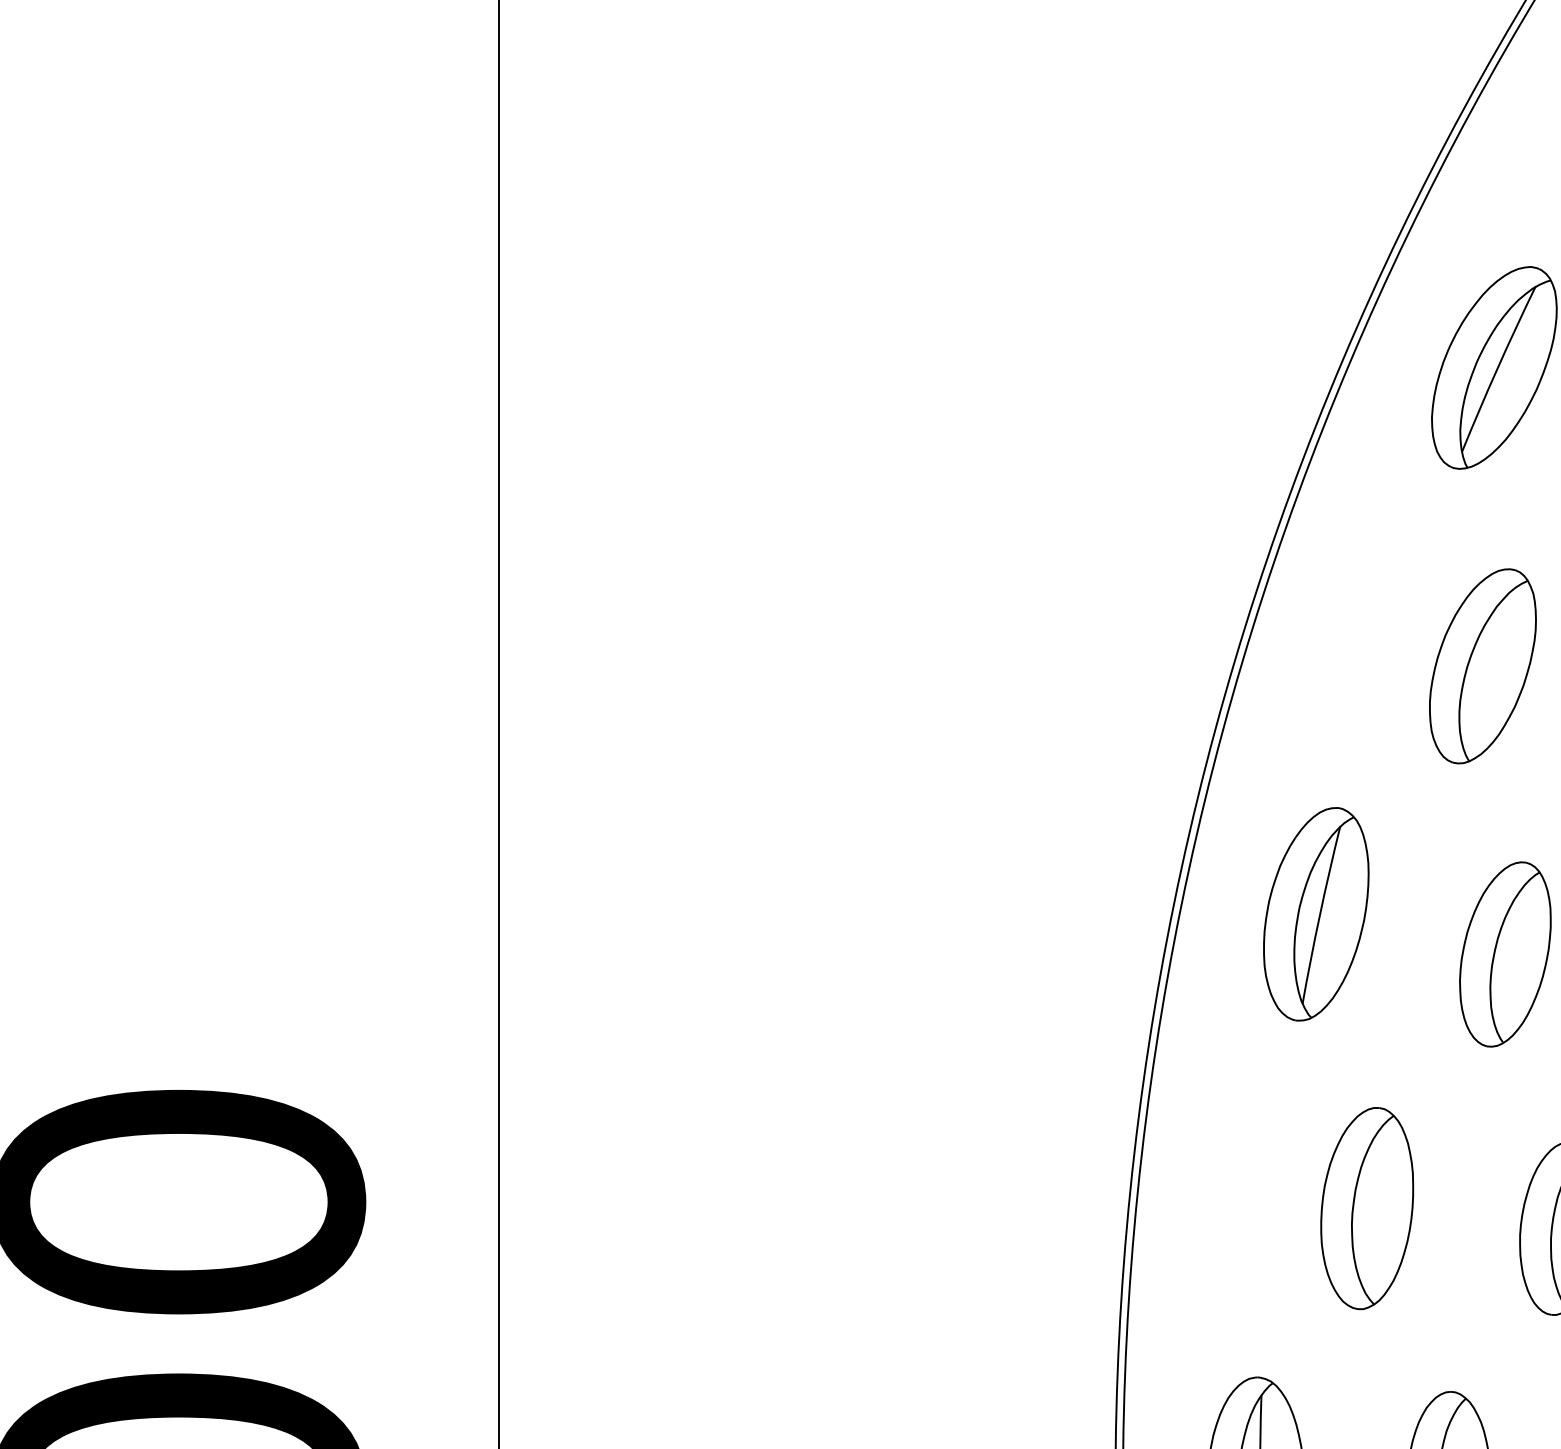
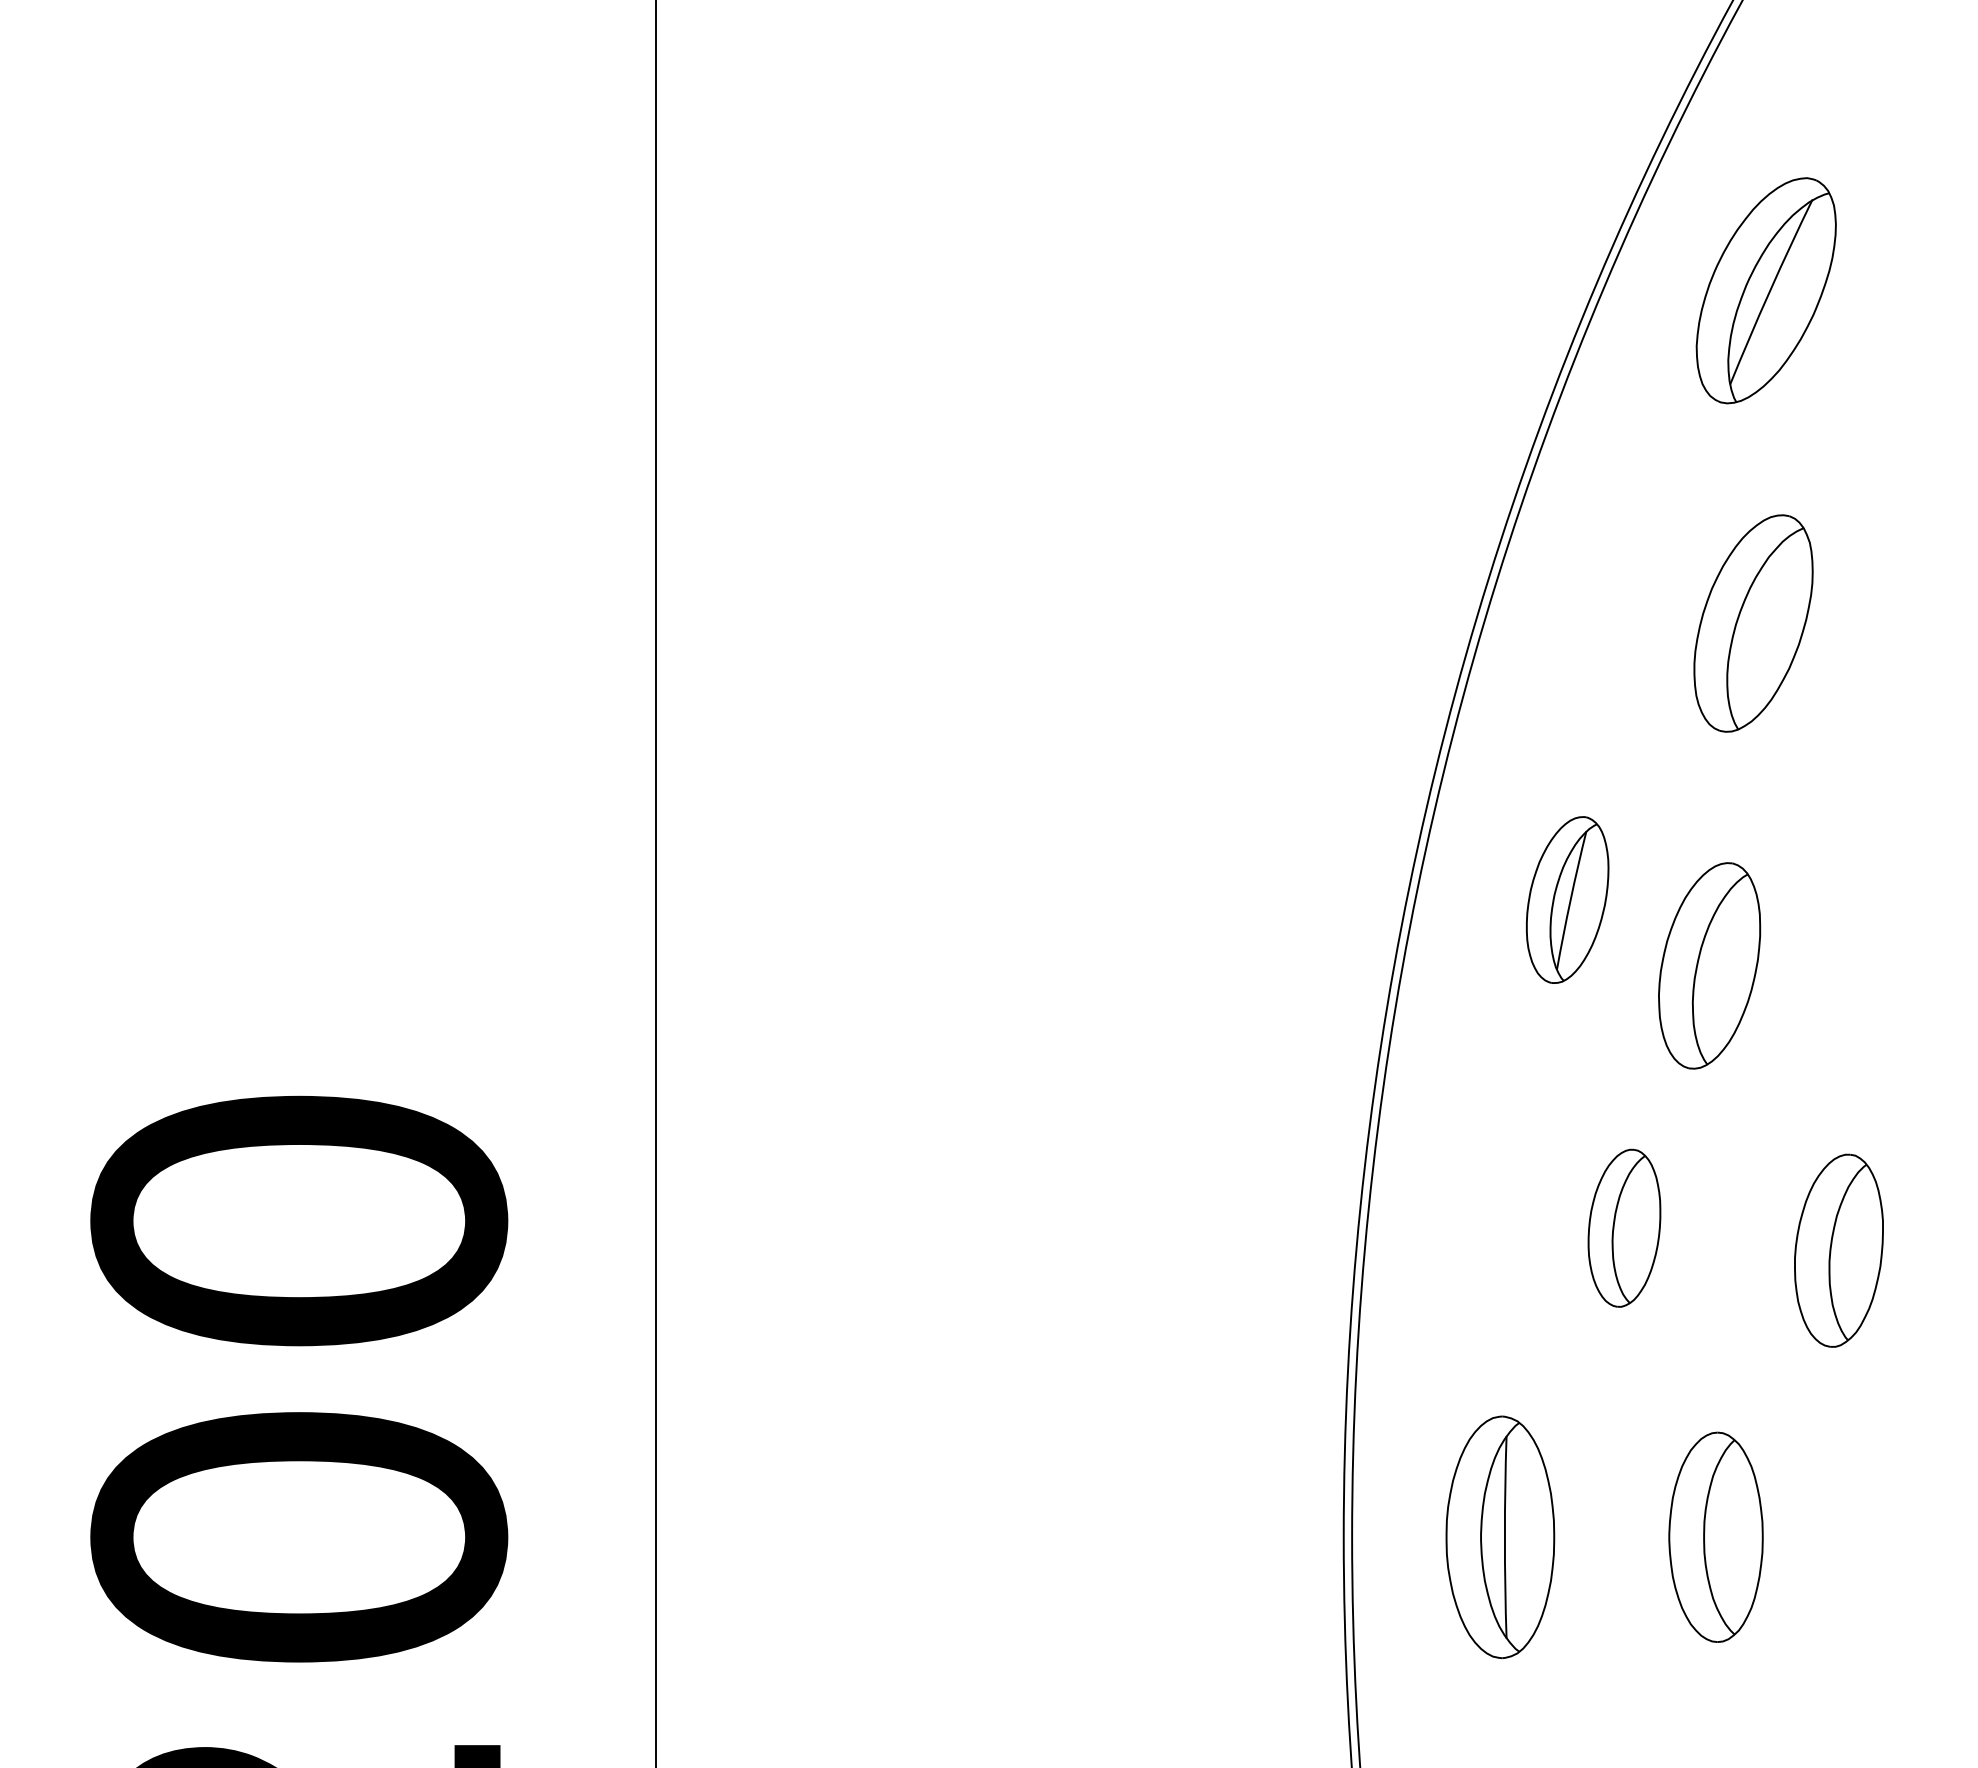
part: (1316, 913) -> (1567, 899), size x0.7
part: (1505, 954) -> (1709, 965), moved
part: (1367, 1208) -> (1624, 1228), size x0.7

